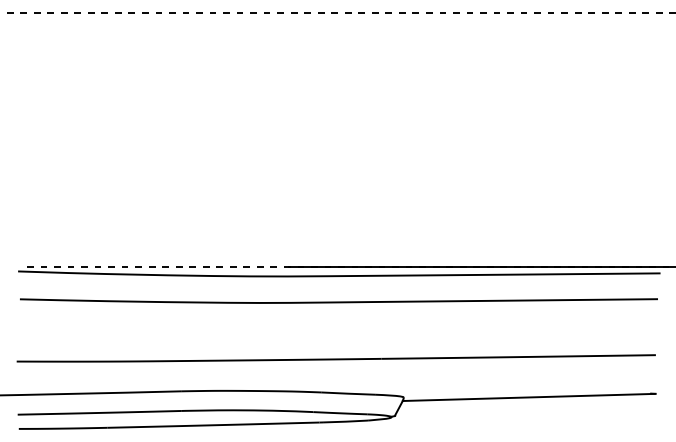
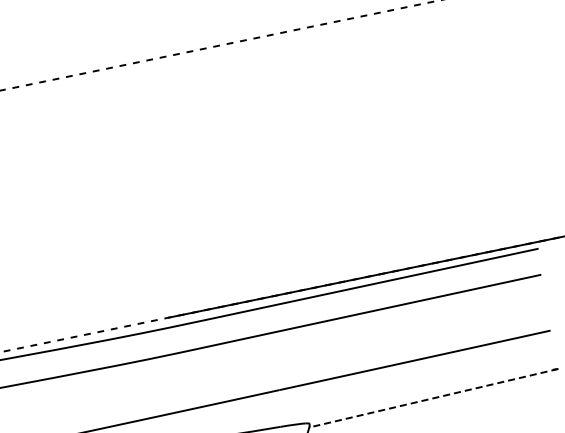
line: (529, 397) -> (434, 398), solid -> dashed

